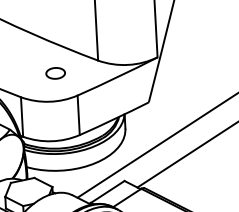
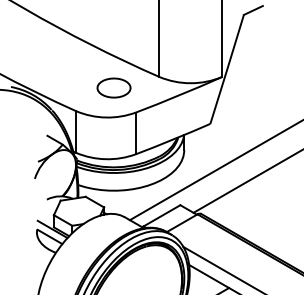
part: (55, 72) -> (113, 87), size x1.67

